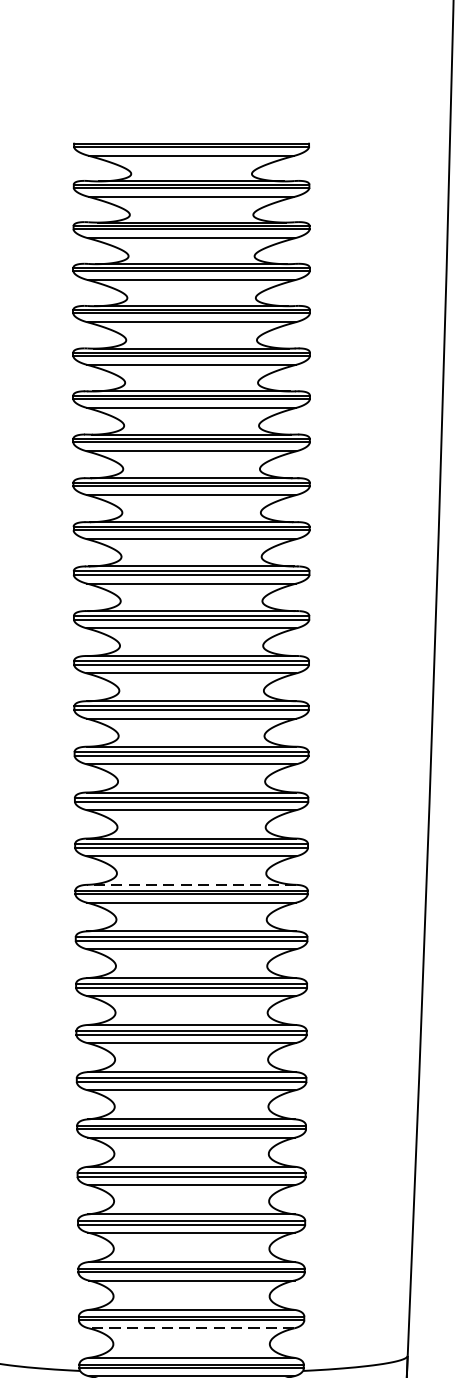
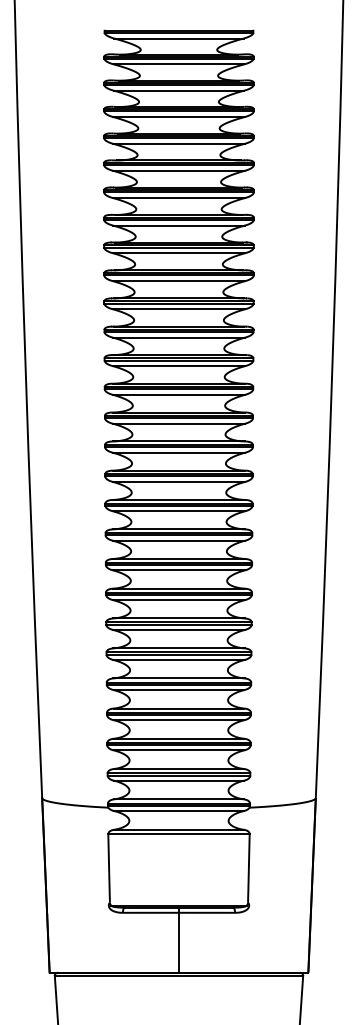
line: (190, 884) -> (178, 499), dashed -> solid
line: (192, 1328) -> (179, 780), dashed -> solid

